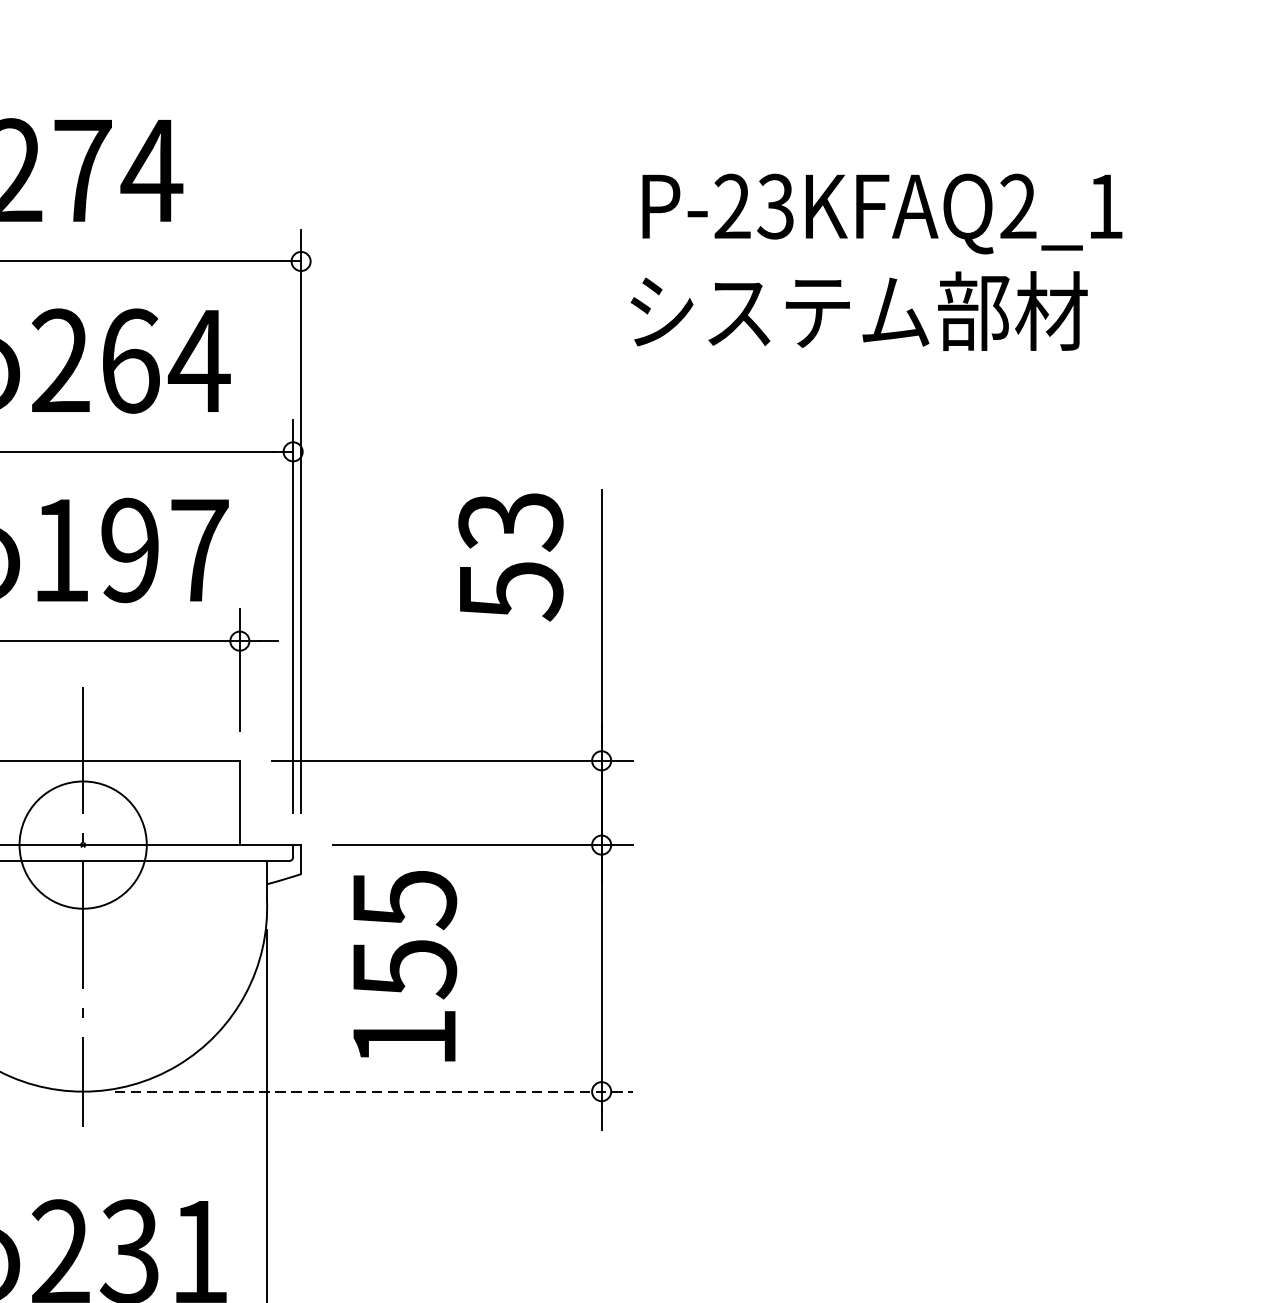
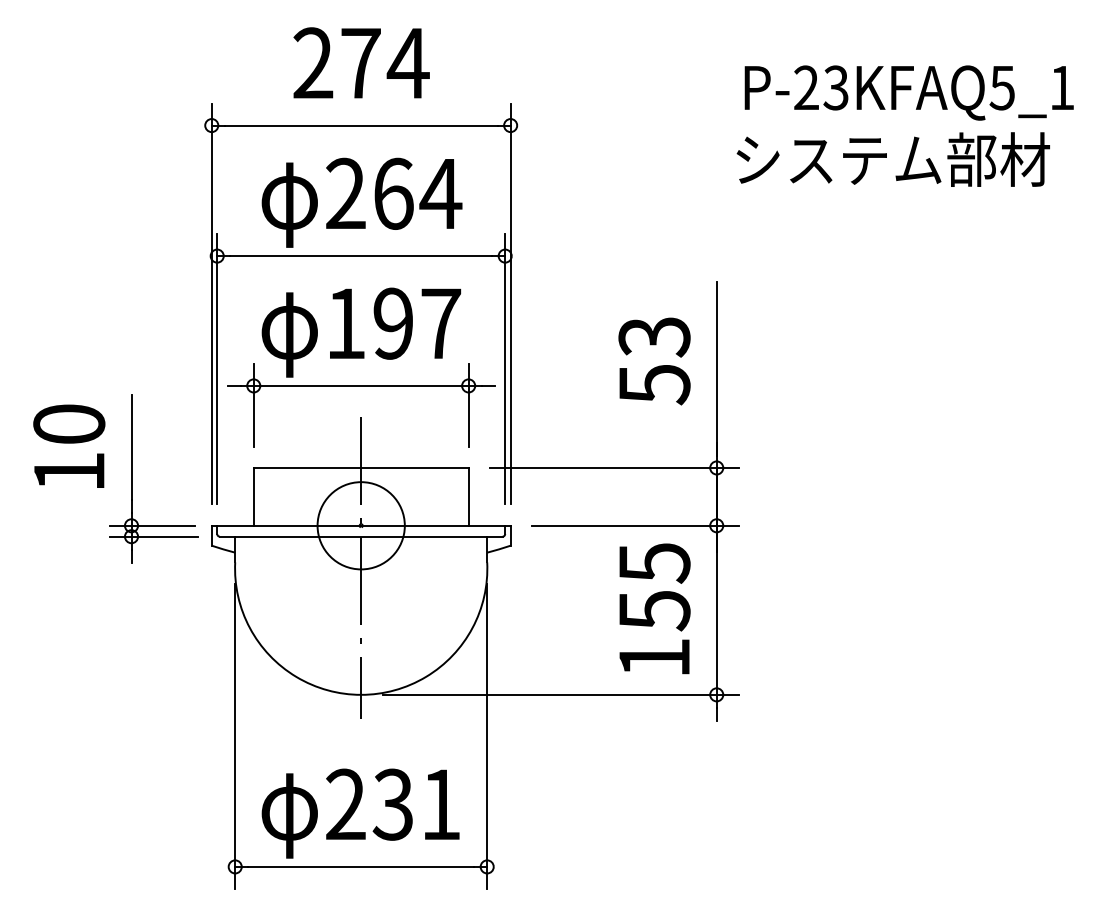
text: (1016, 205) -> (1001, 87), P-23KFAQ2_1 -> P-23KFAQ5_1
text: (510, 557) -> (654, 361), moved
text: (404, 965) -> (654, 608), moved
line: (373, 1091) -> (560, 694), dashed -> solid

